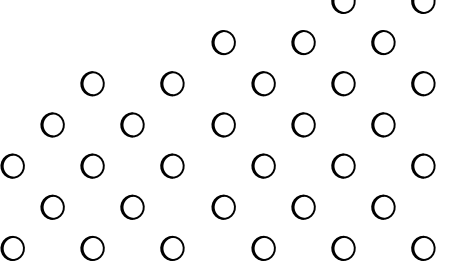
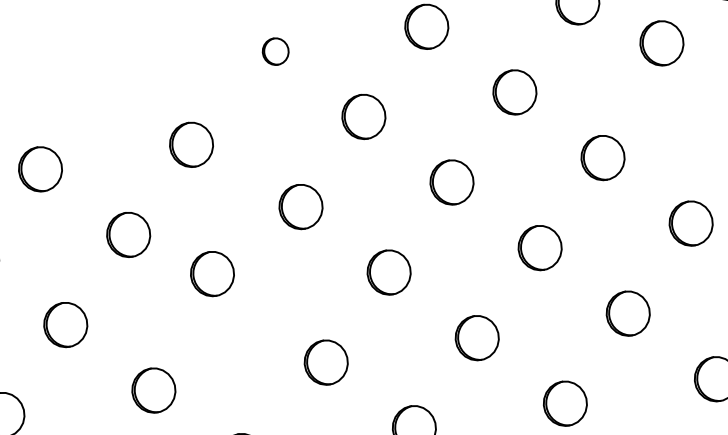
part: (223, 42) -> (275, 51), size x0.6
part: (423, 83) -> (662, 42), moved
part: (172, 165) -> (212, 272), moved

